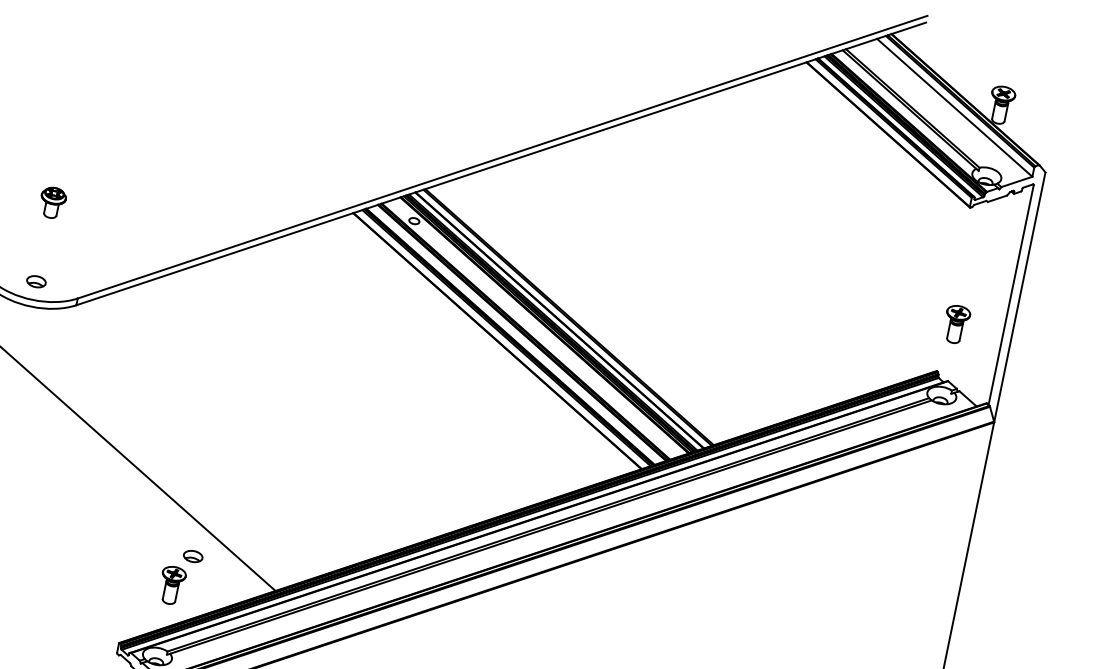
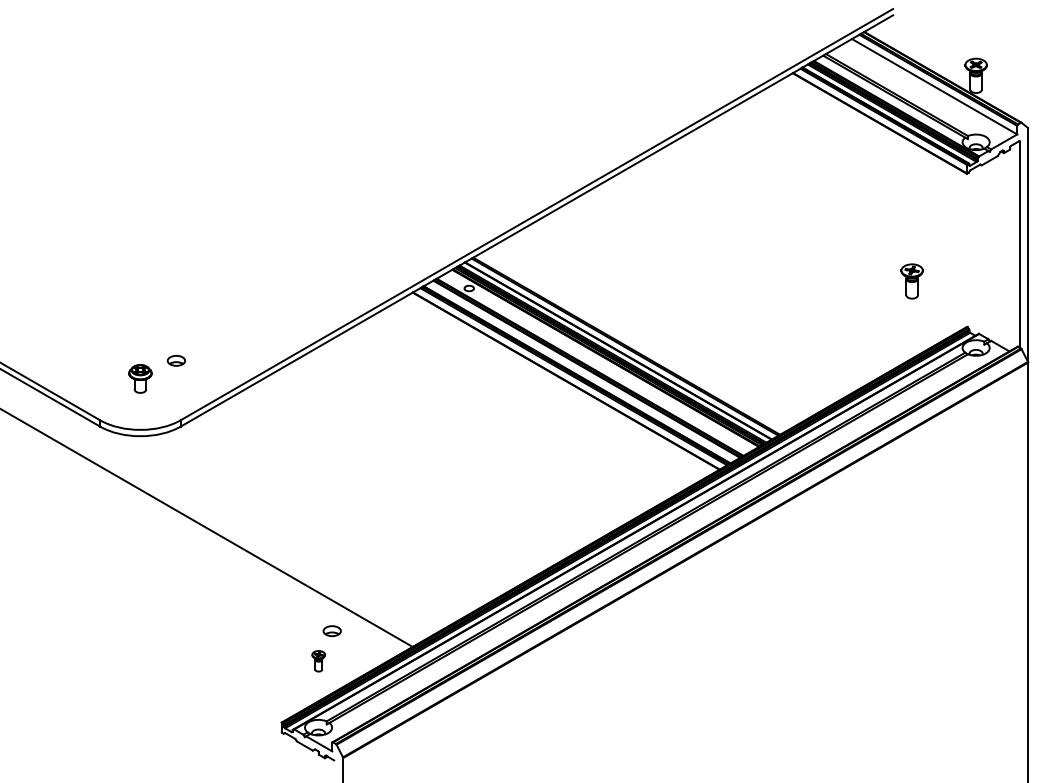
part: (52, 202) -> (140, 378), moved
part: (35, 281) -> (175, 360), moved
part: (955, 324) -> (911, 281), moved
part: (171, 585) -> (318, 661), size x0.6

